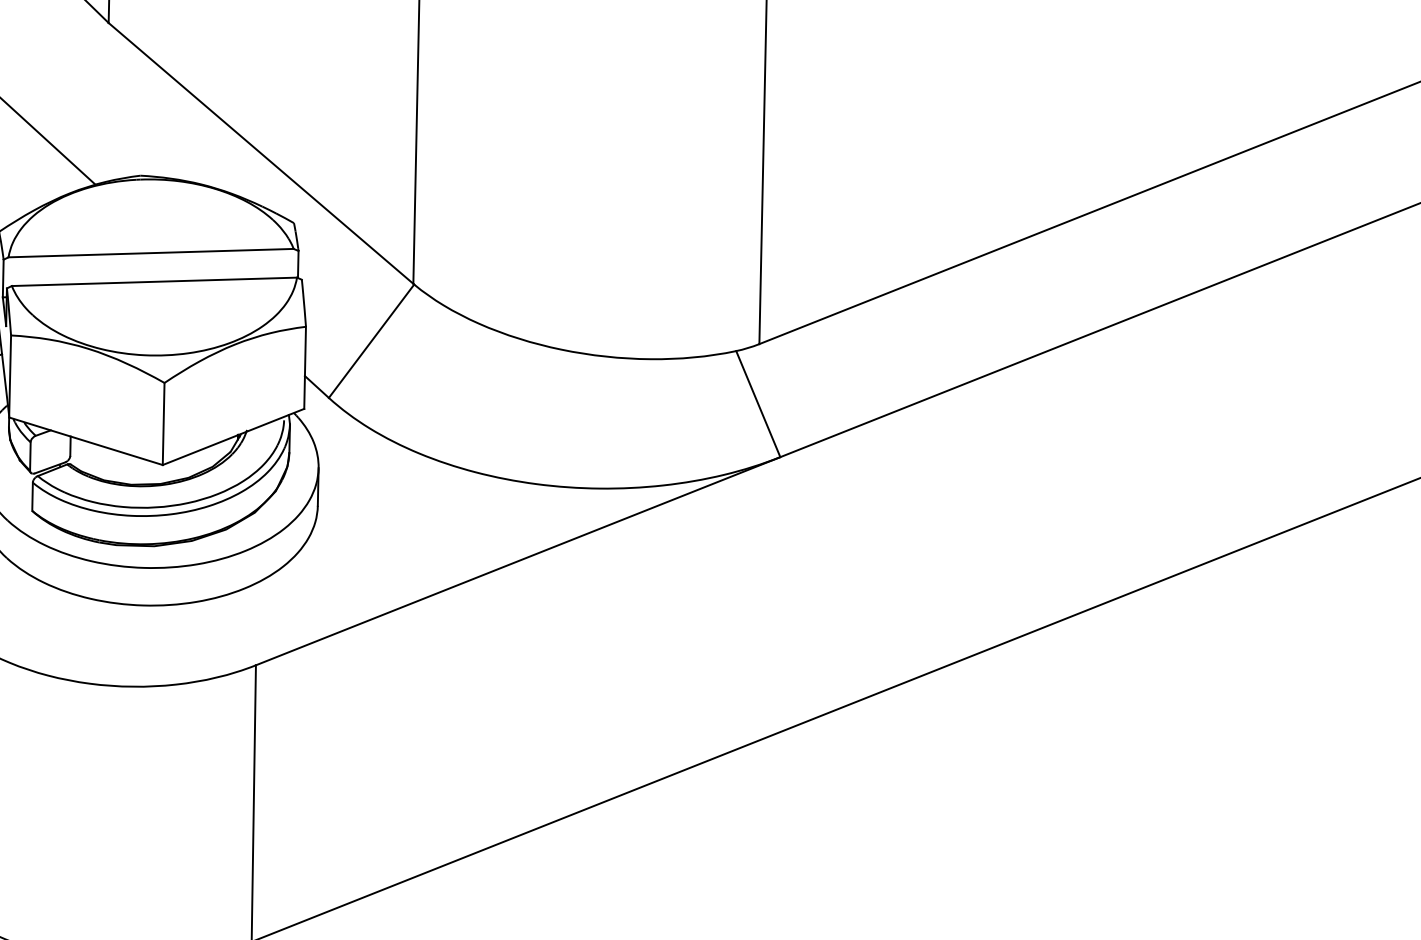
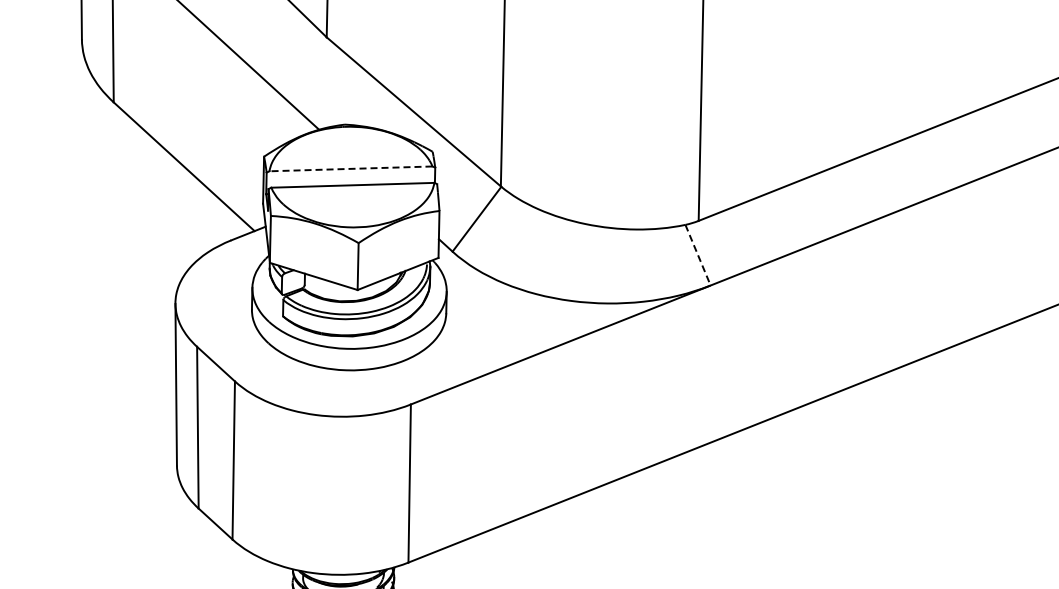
line: (150, 252) -> (350, 168), solid -> dashed
line: (759, 404) -> (698, 255), solid -> dashed

